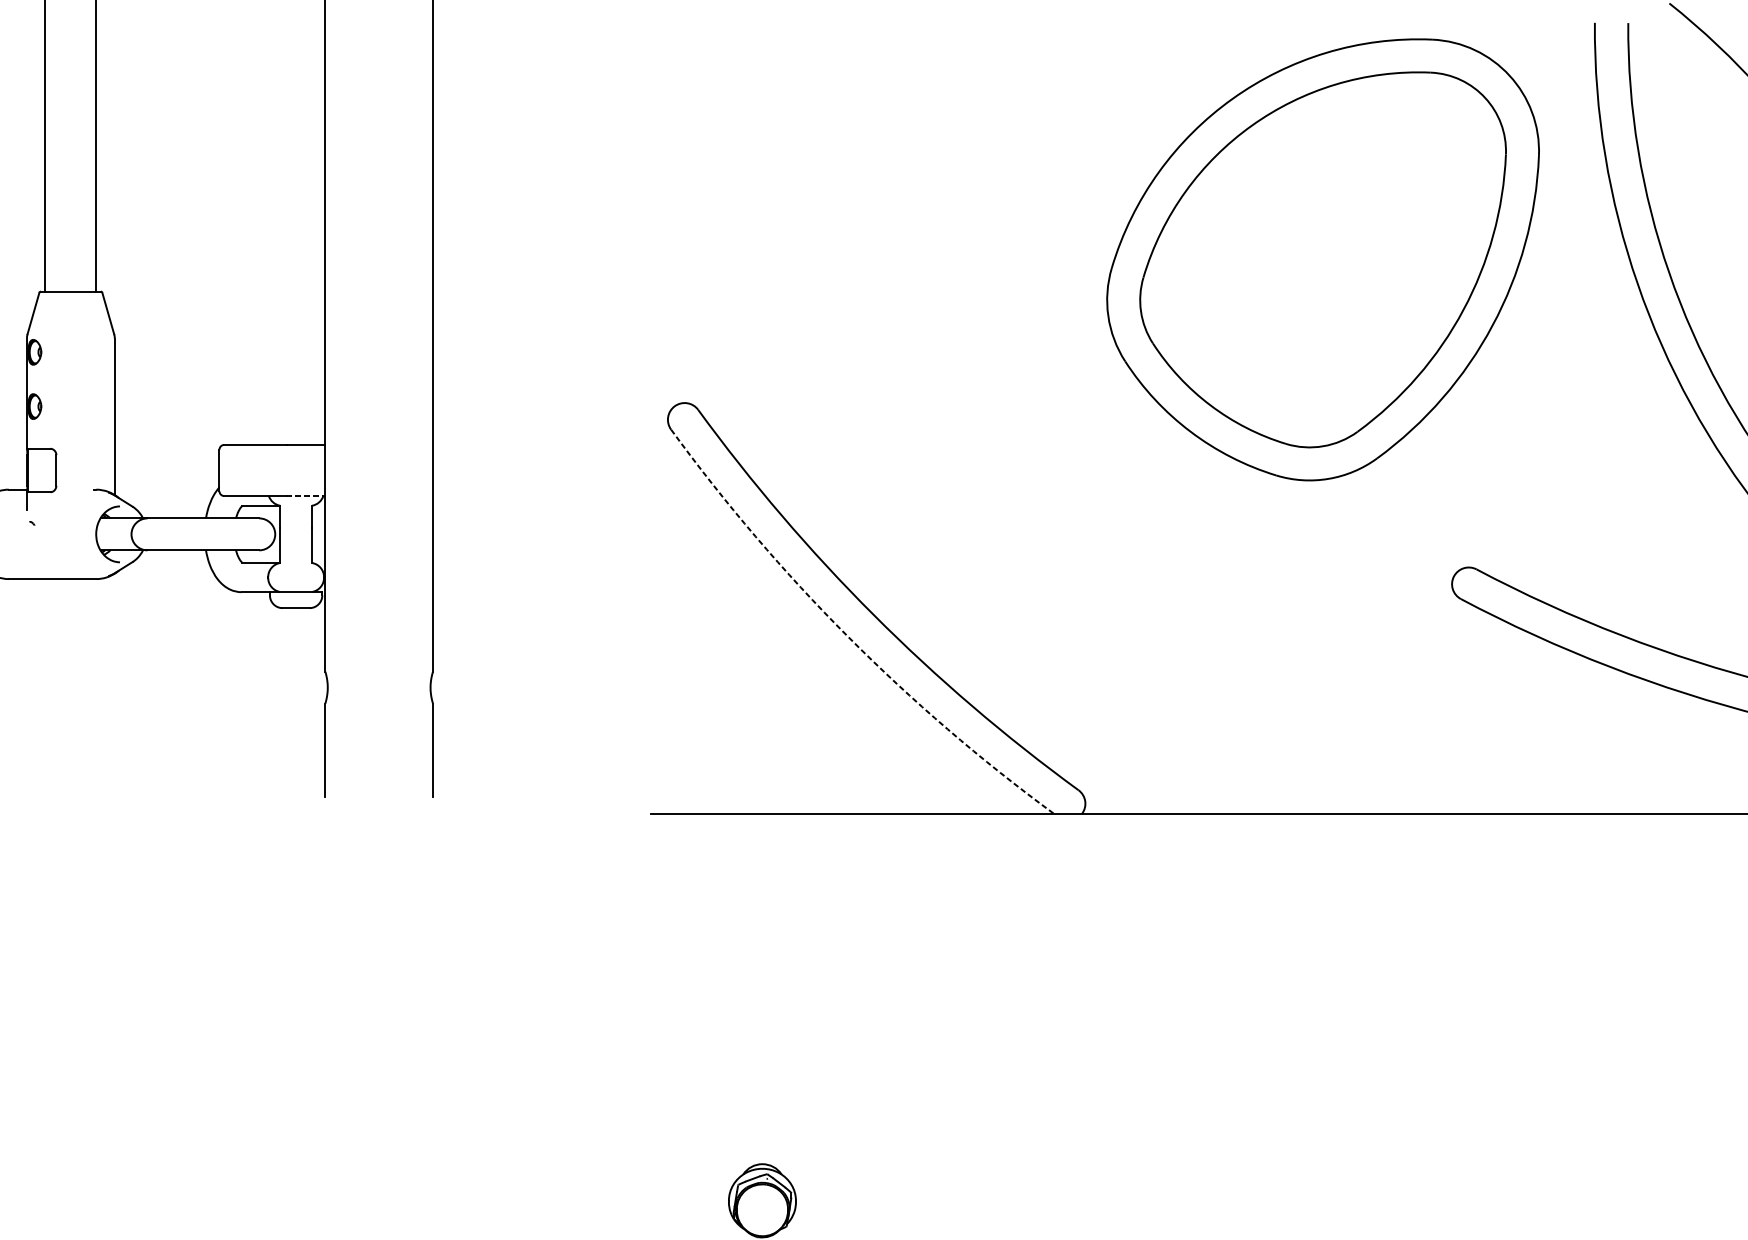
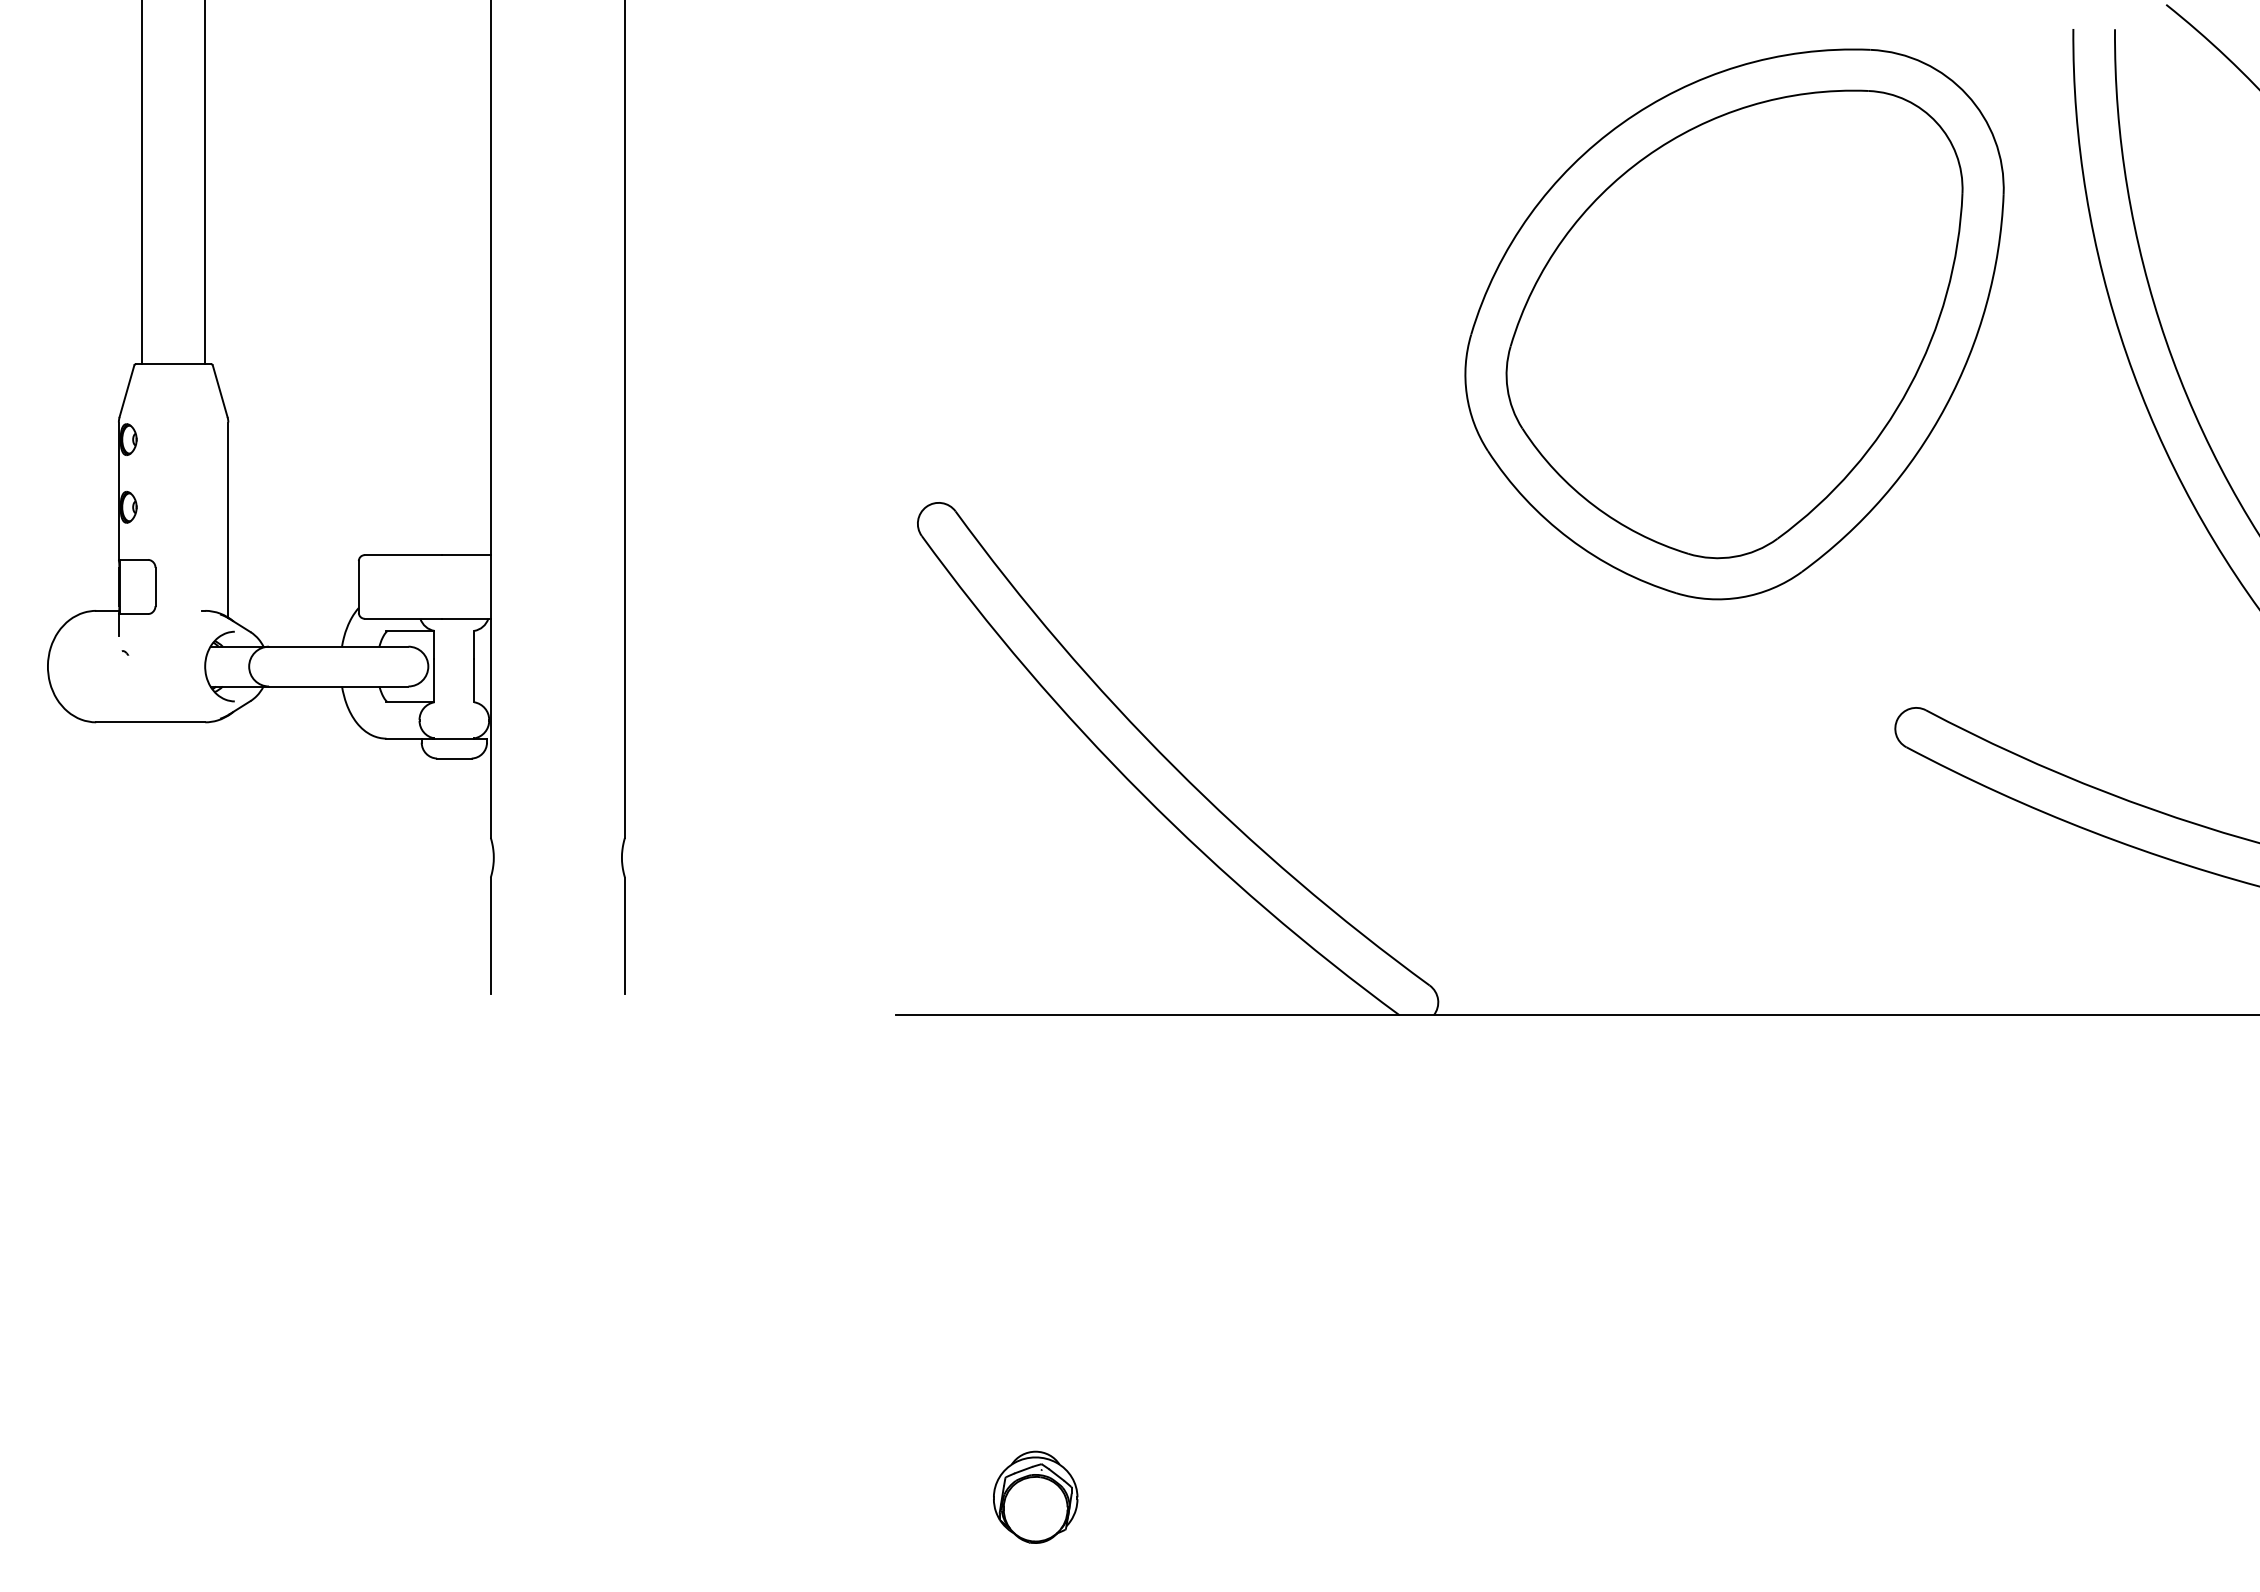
line: (306, 495) -> (467, 618), dashed -> solid
arc: (848, 636) -> (1142, 794), dashed -> solid

